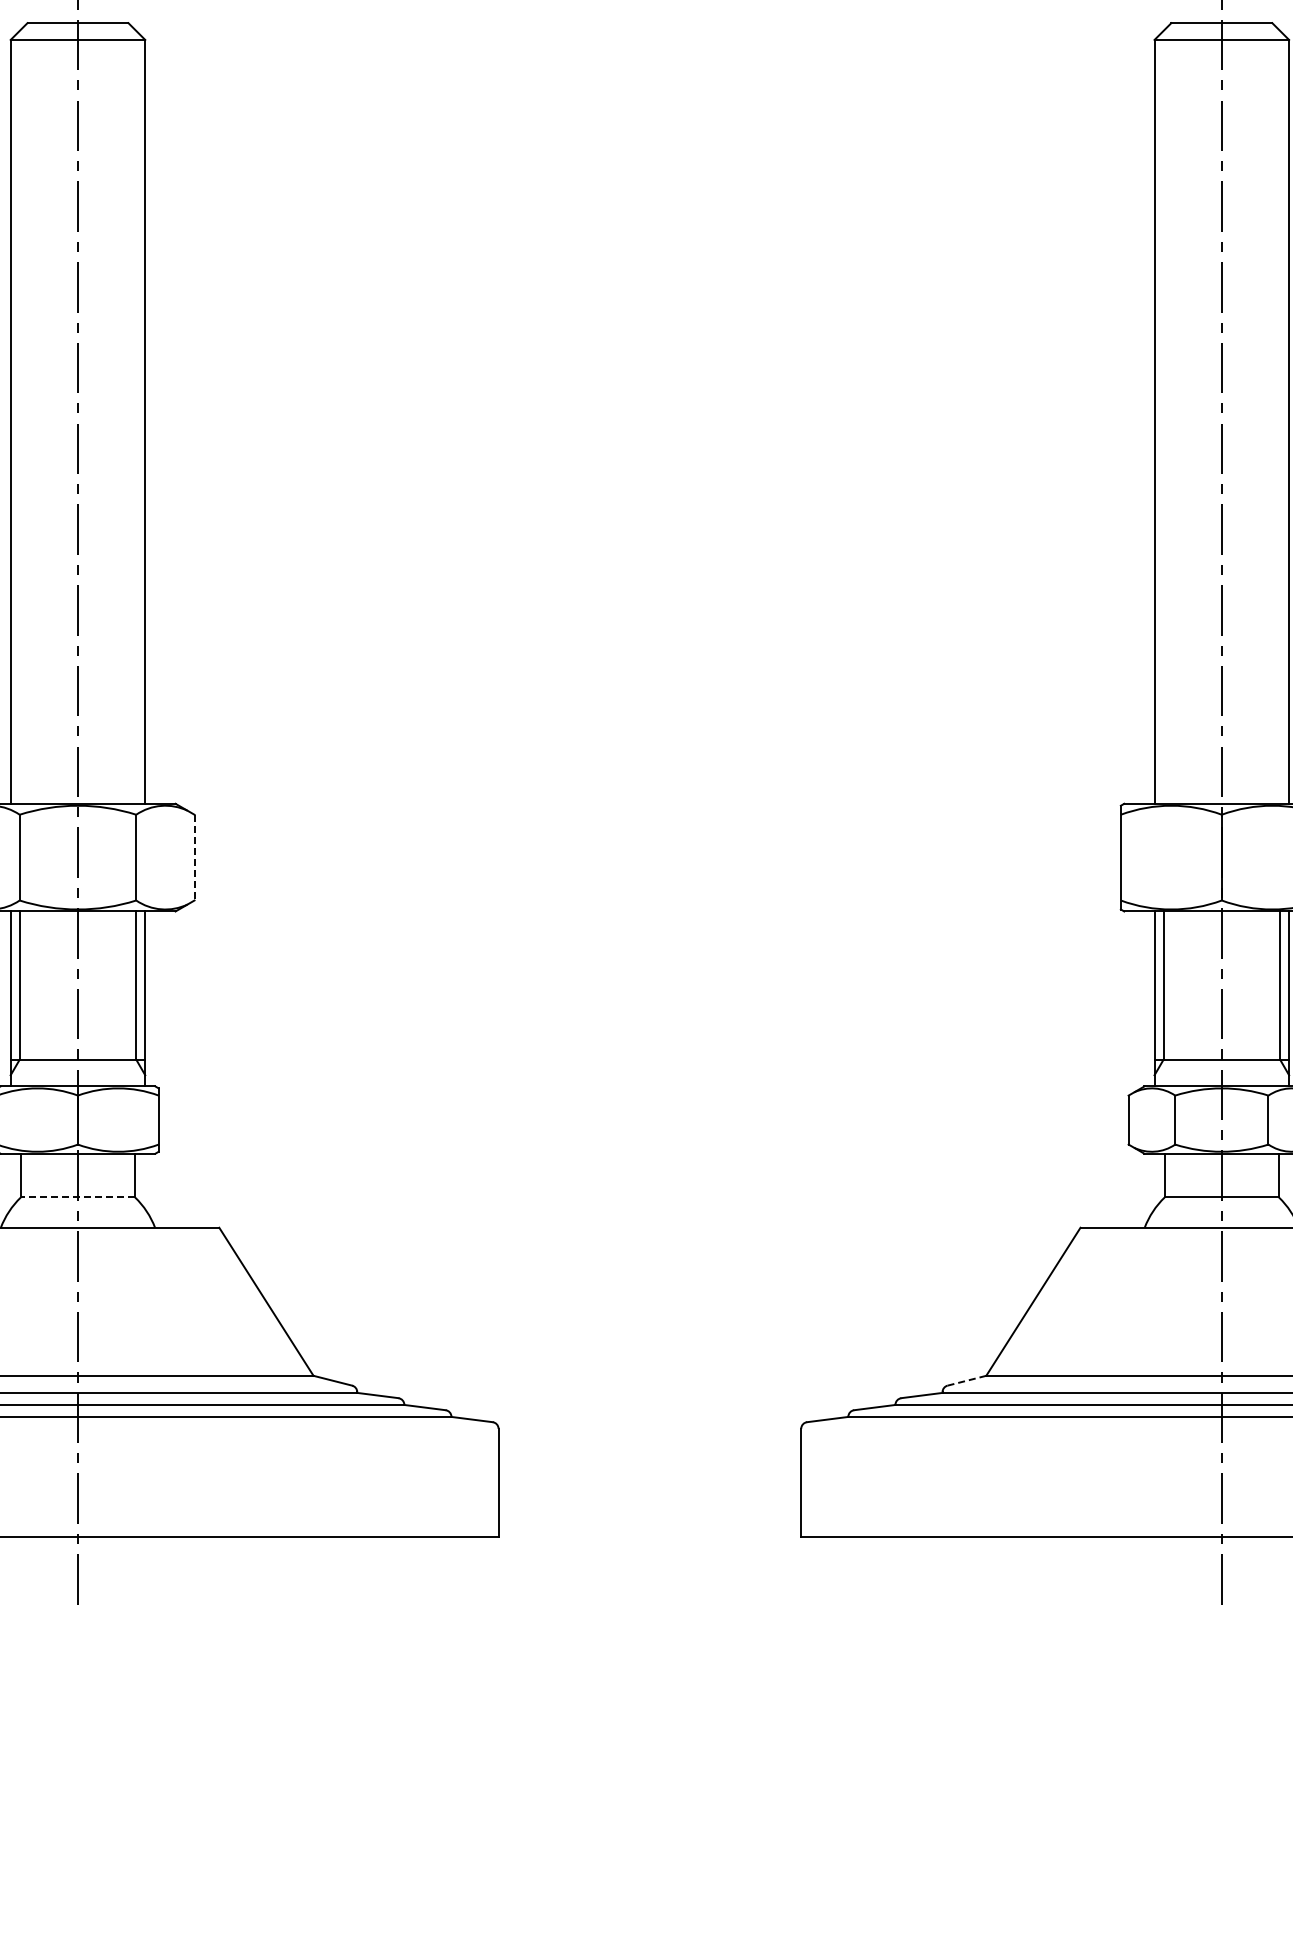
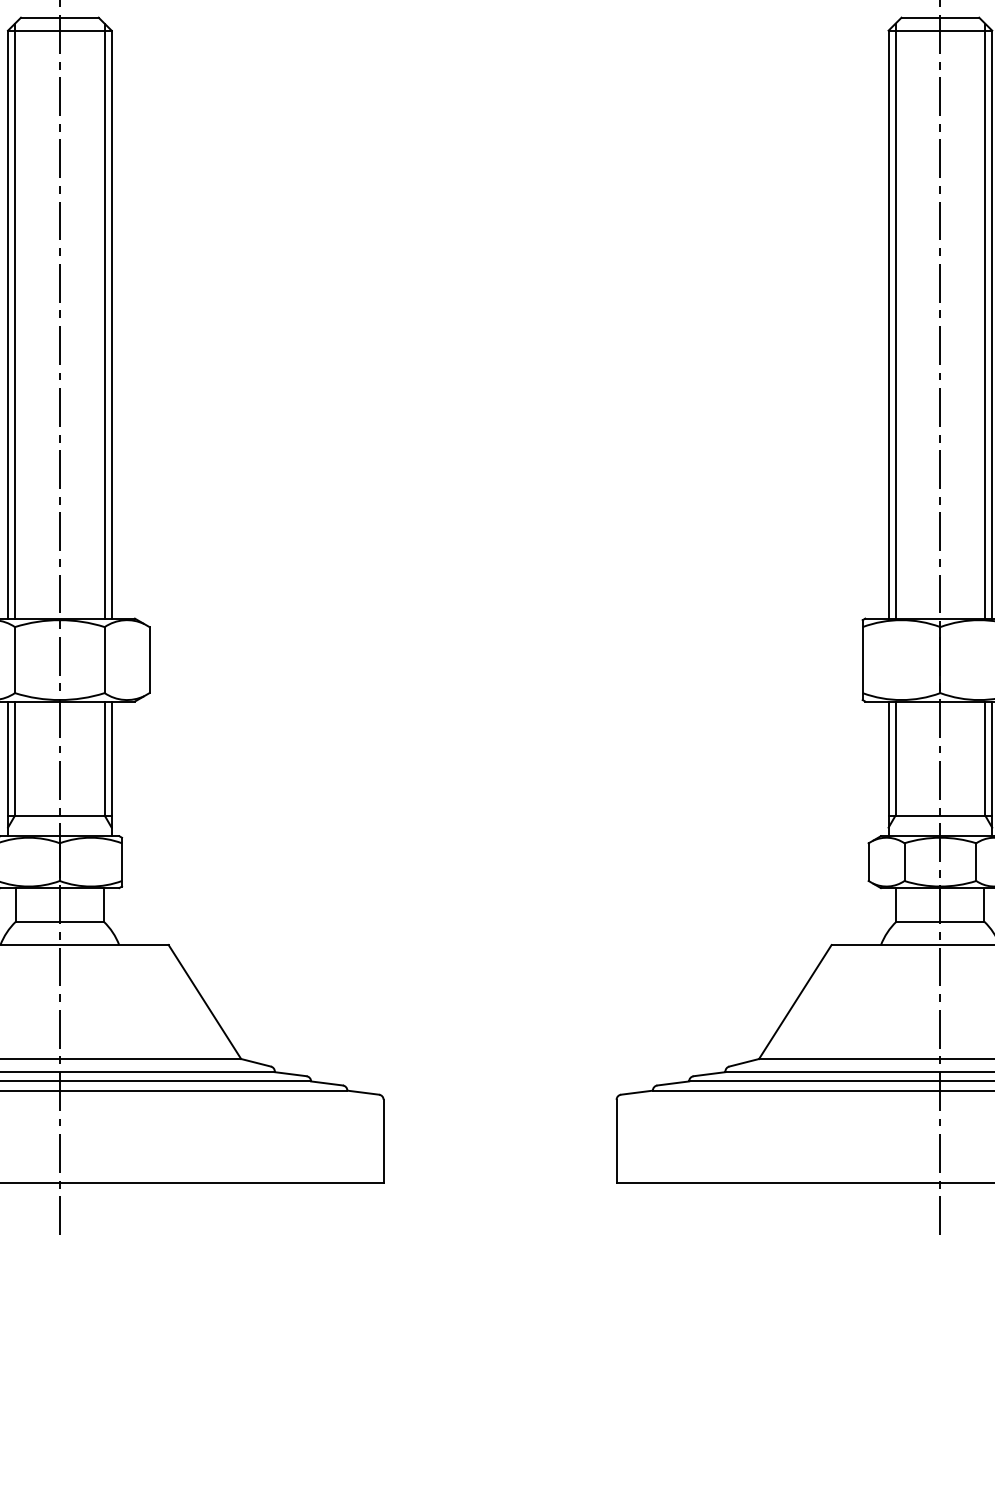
line: (19, 416) -> (14, 320), added
line: (136, 416) -> (104, 320), added
line: (1163, 416) -> (895, 320), added
line: (1280, 416) -> (985, 320), added
line: (194, 857) -> (149, 660), dashed -> solid
line: (77, 1197) -> (59, 921), dashed -> solid
line: (966, 1380) -> (743, 1062), dashed -> solid

